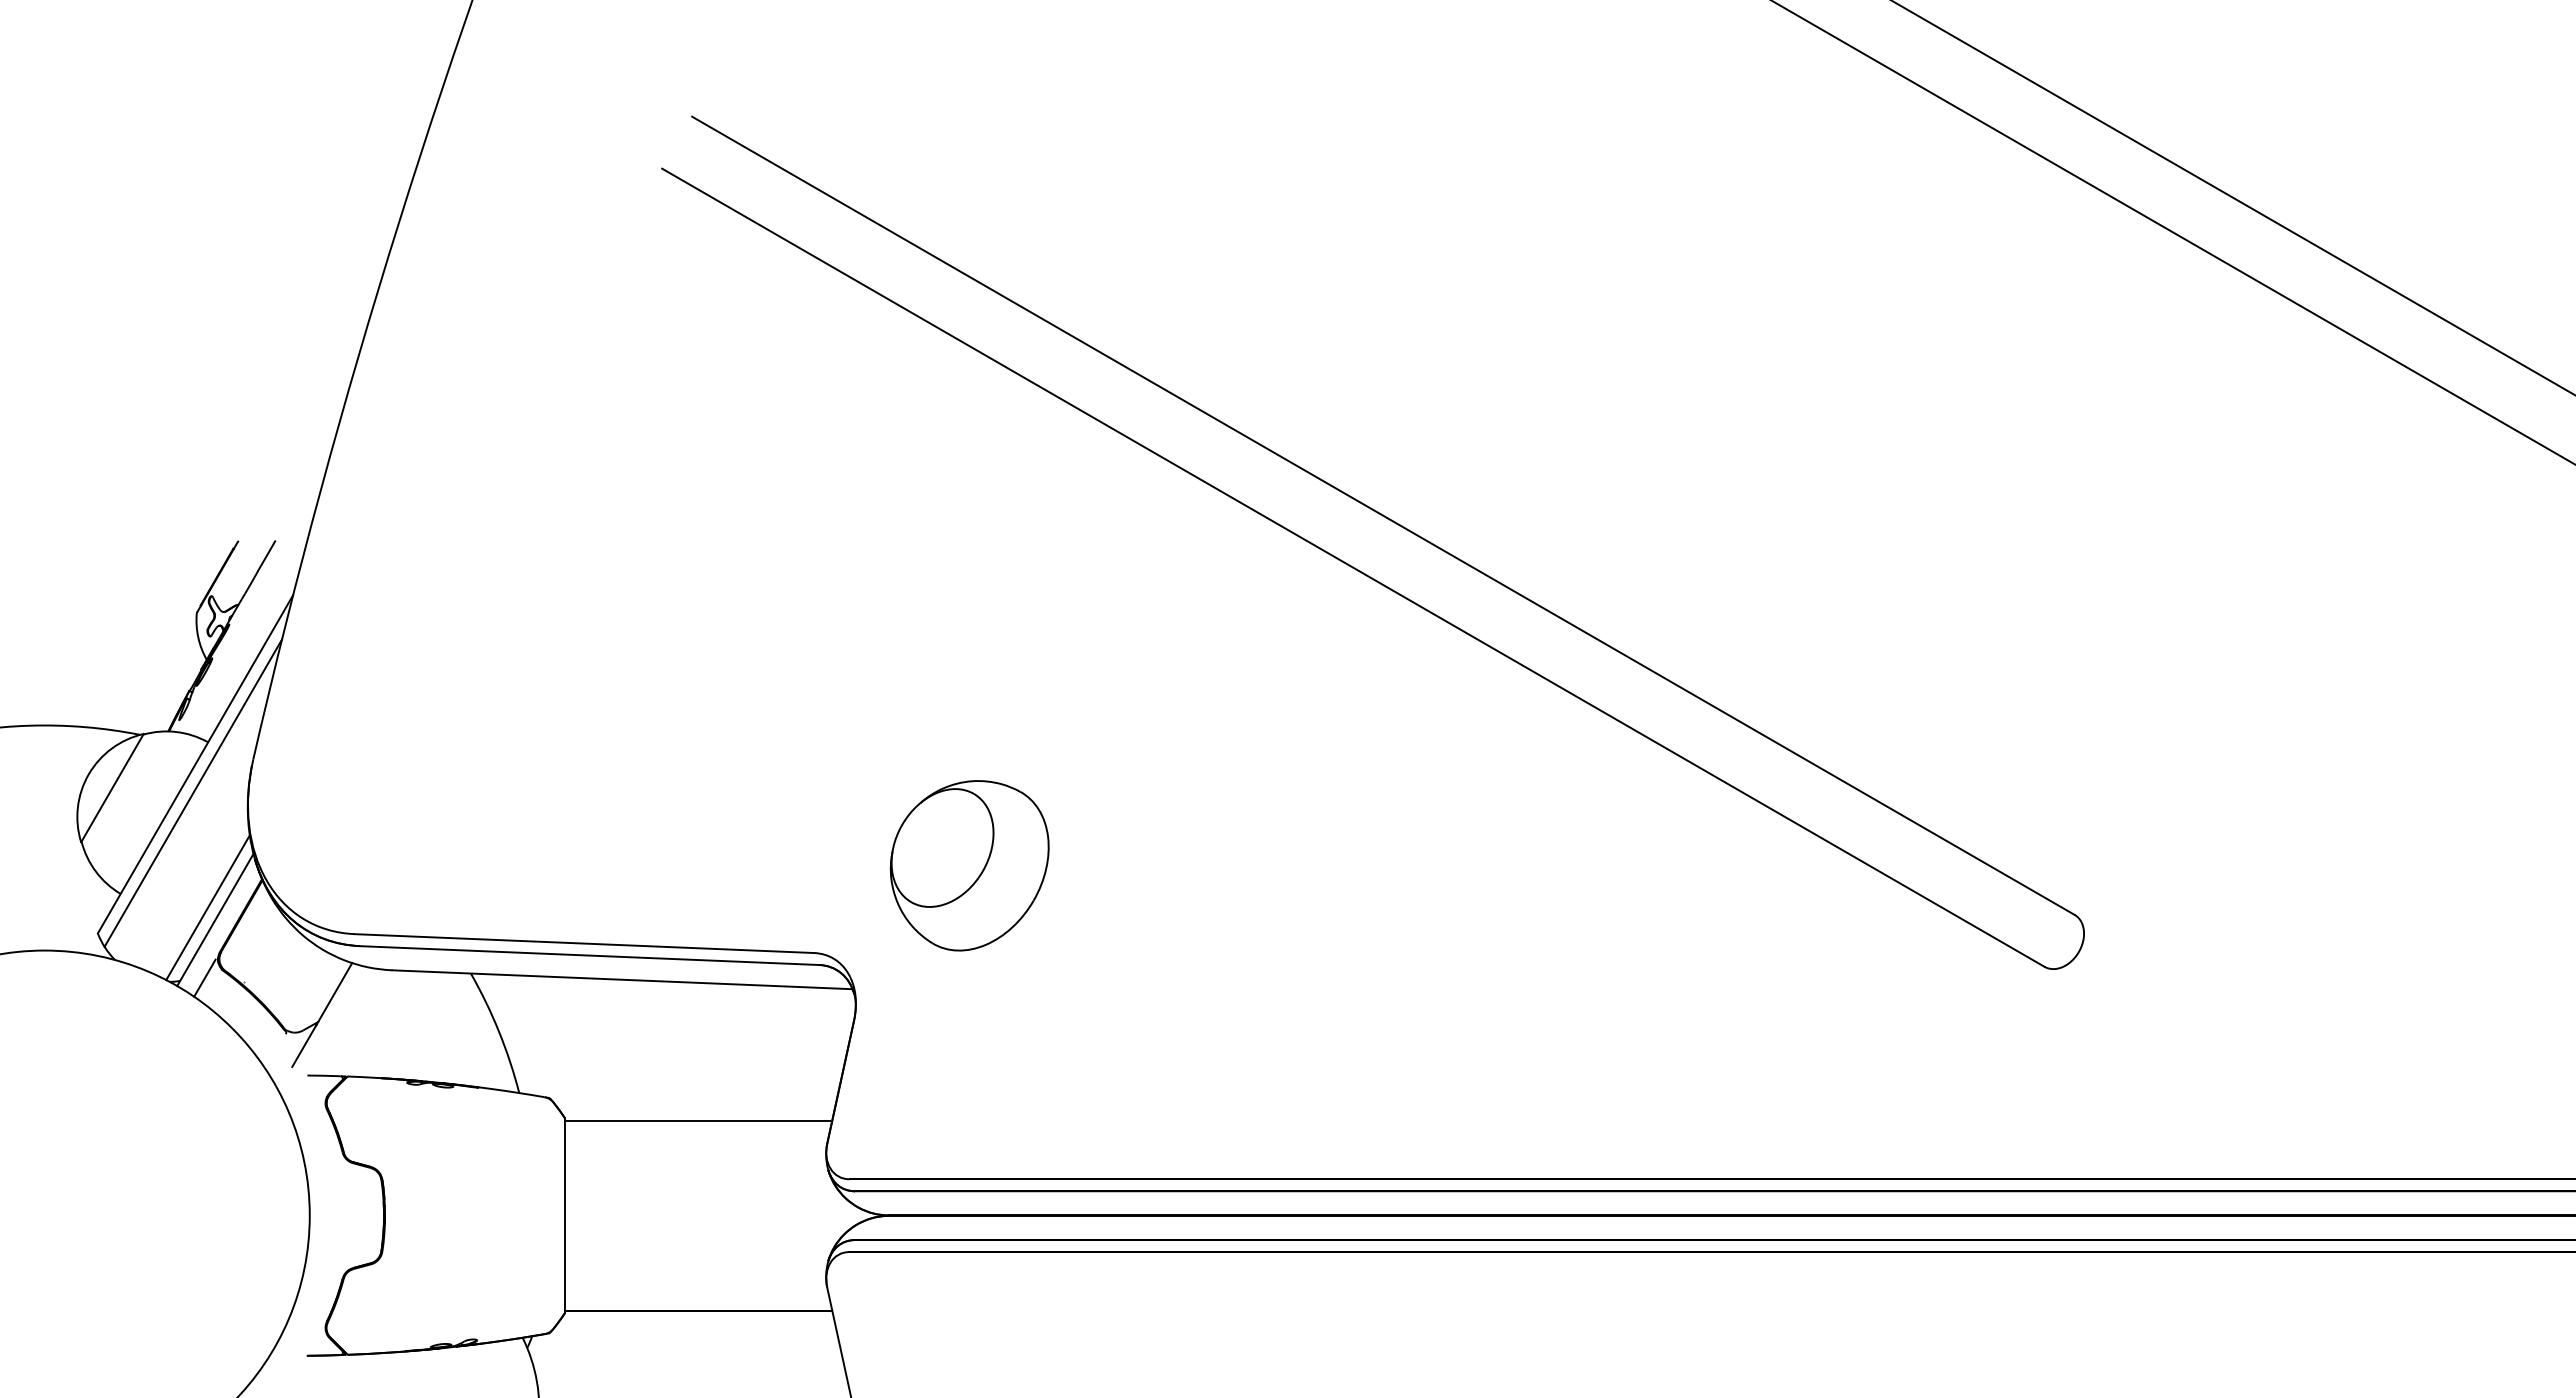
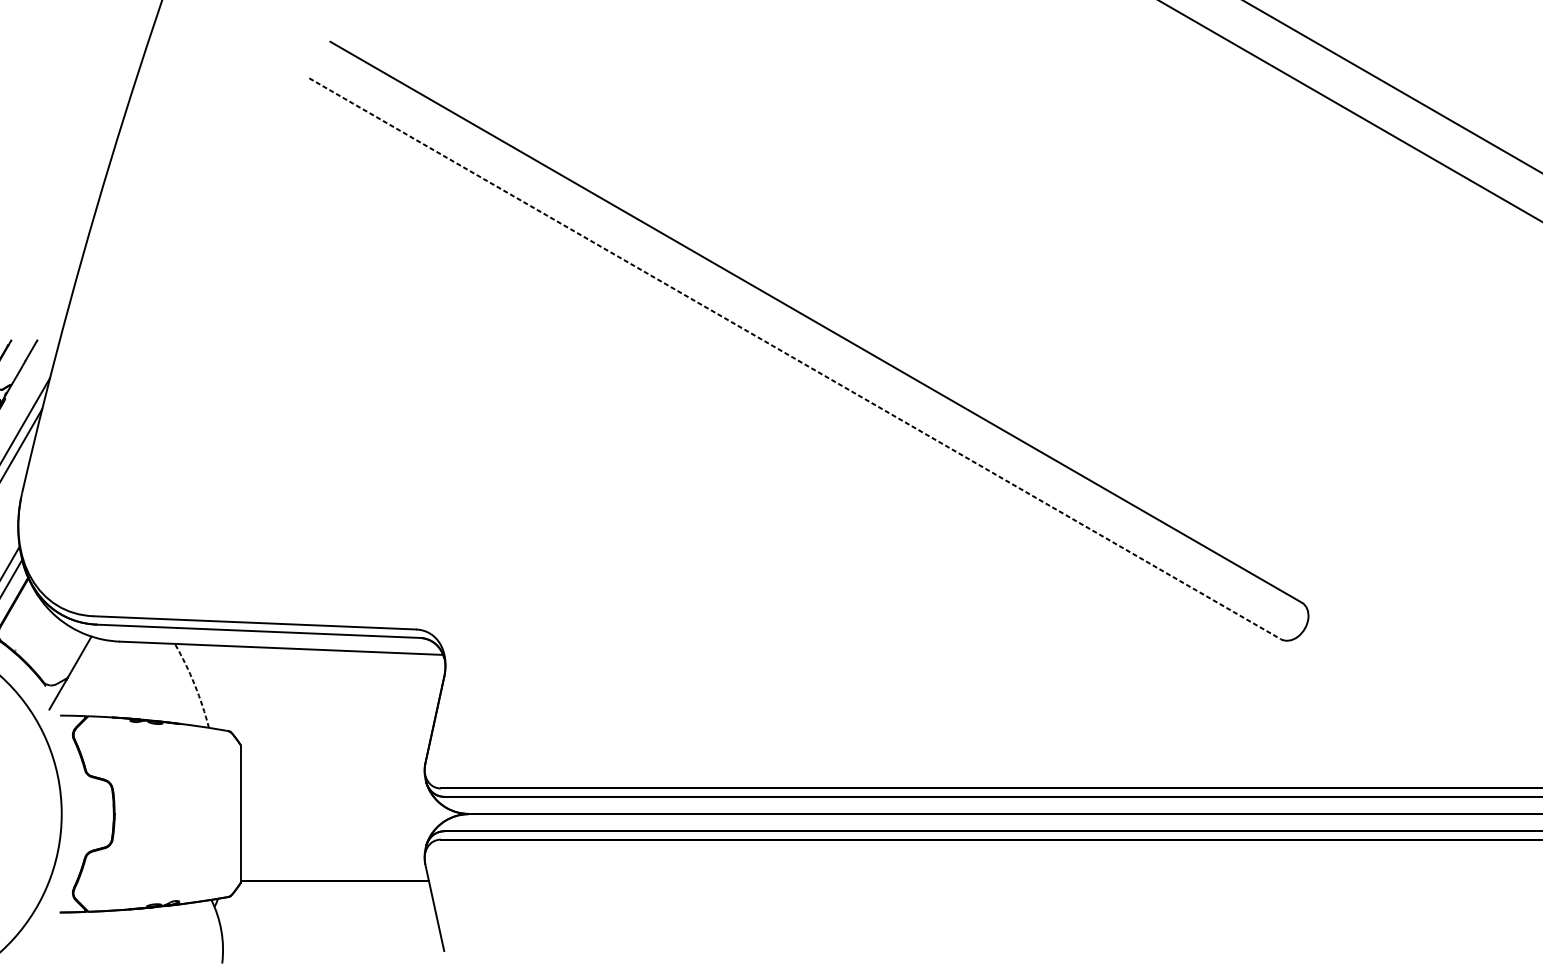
line: (1353, 568) -> (795, 359), solid -> dashed
part: (969, 865) -> (525, 567), removed
arc: (499, 1031) -> (195, 684), solid -> dashed
line: (698, 1120) -> (334, 747), removed

